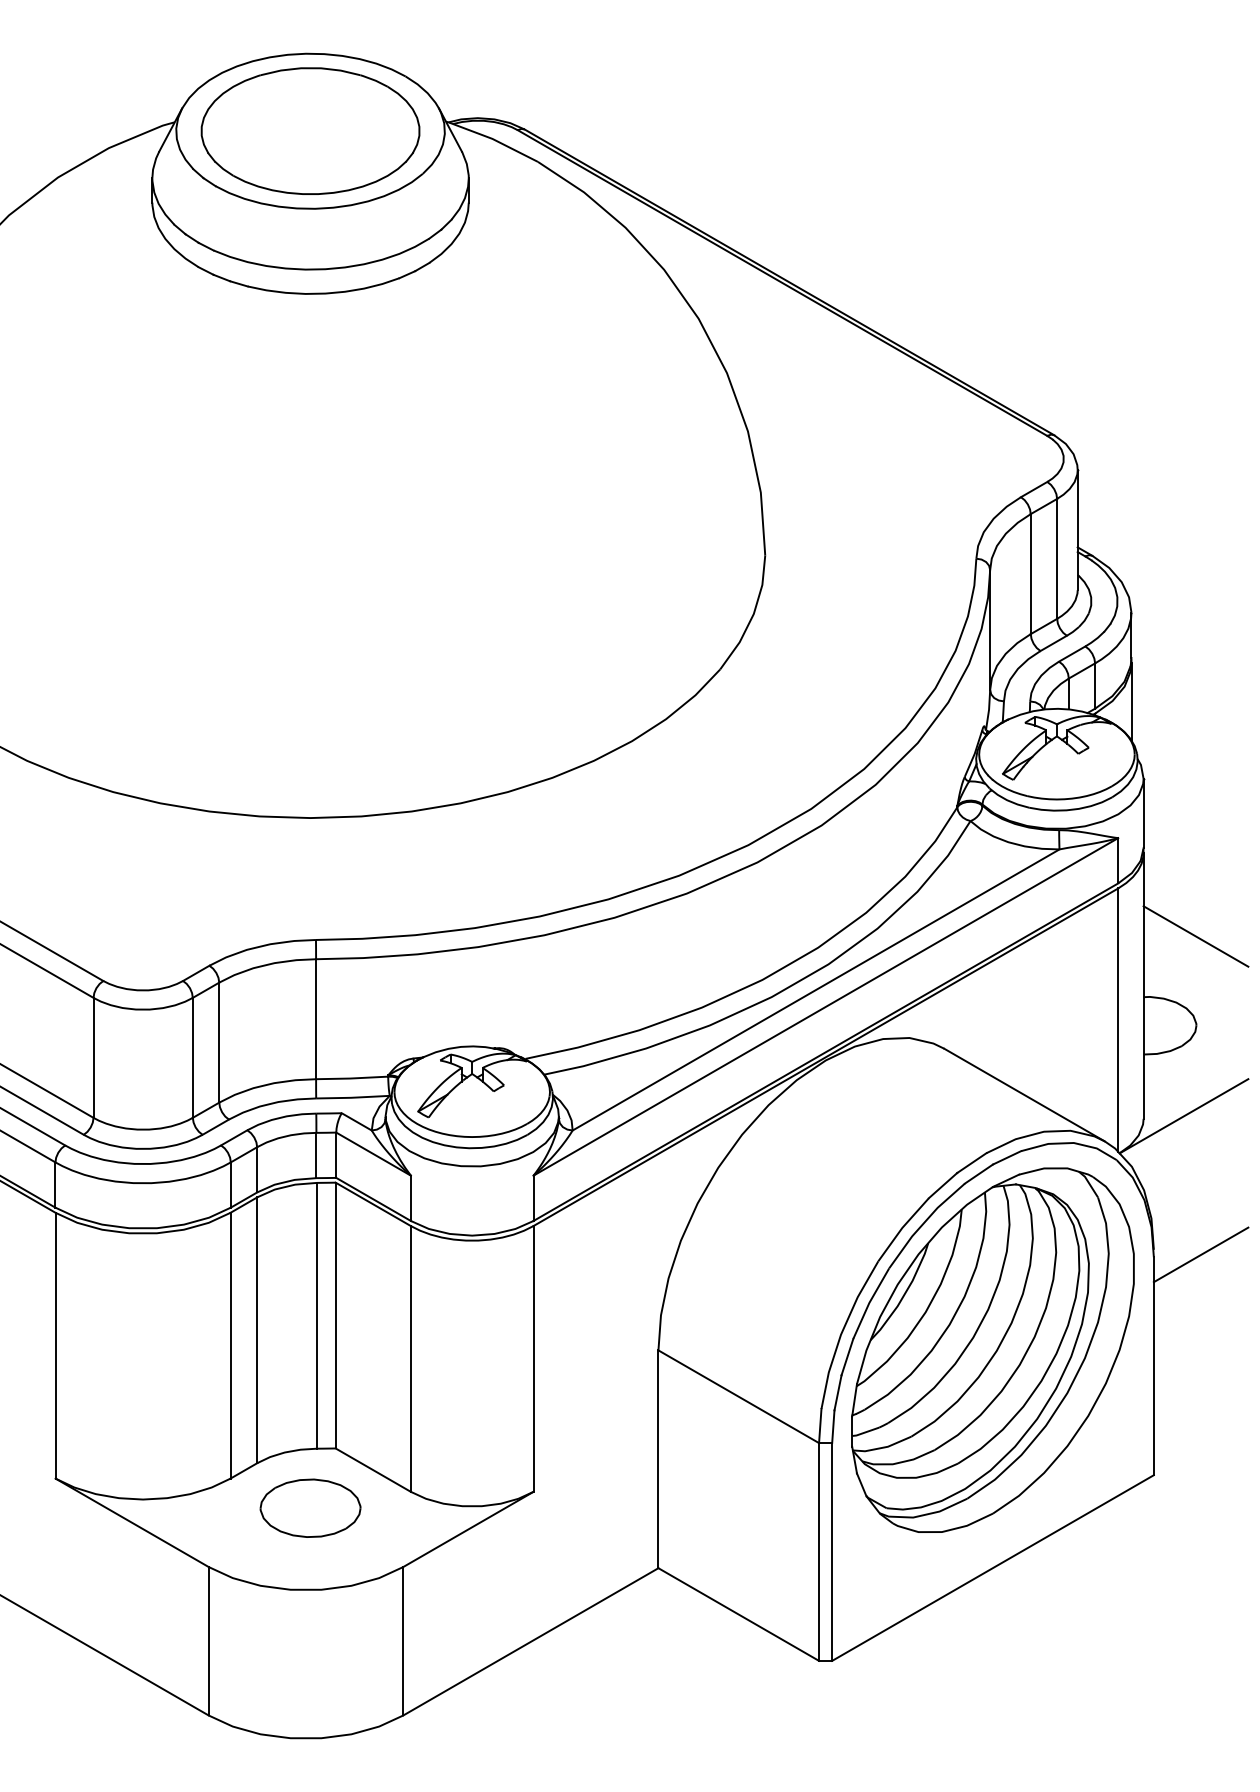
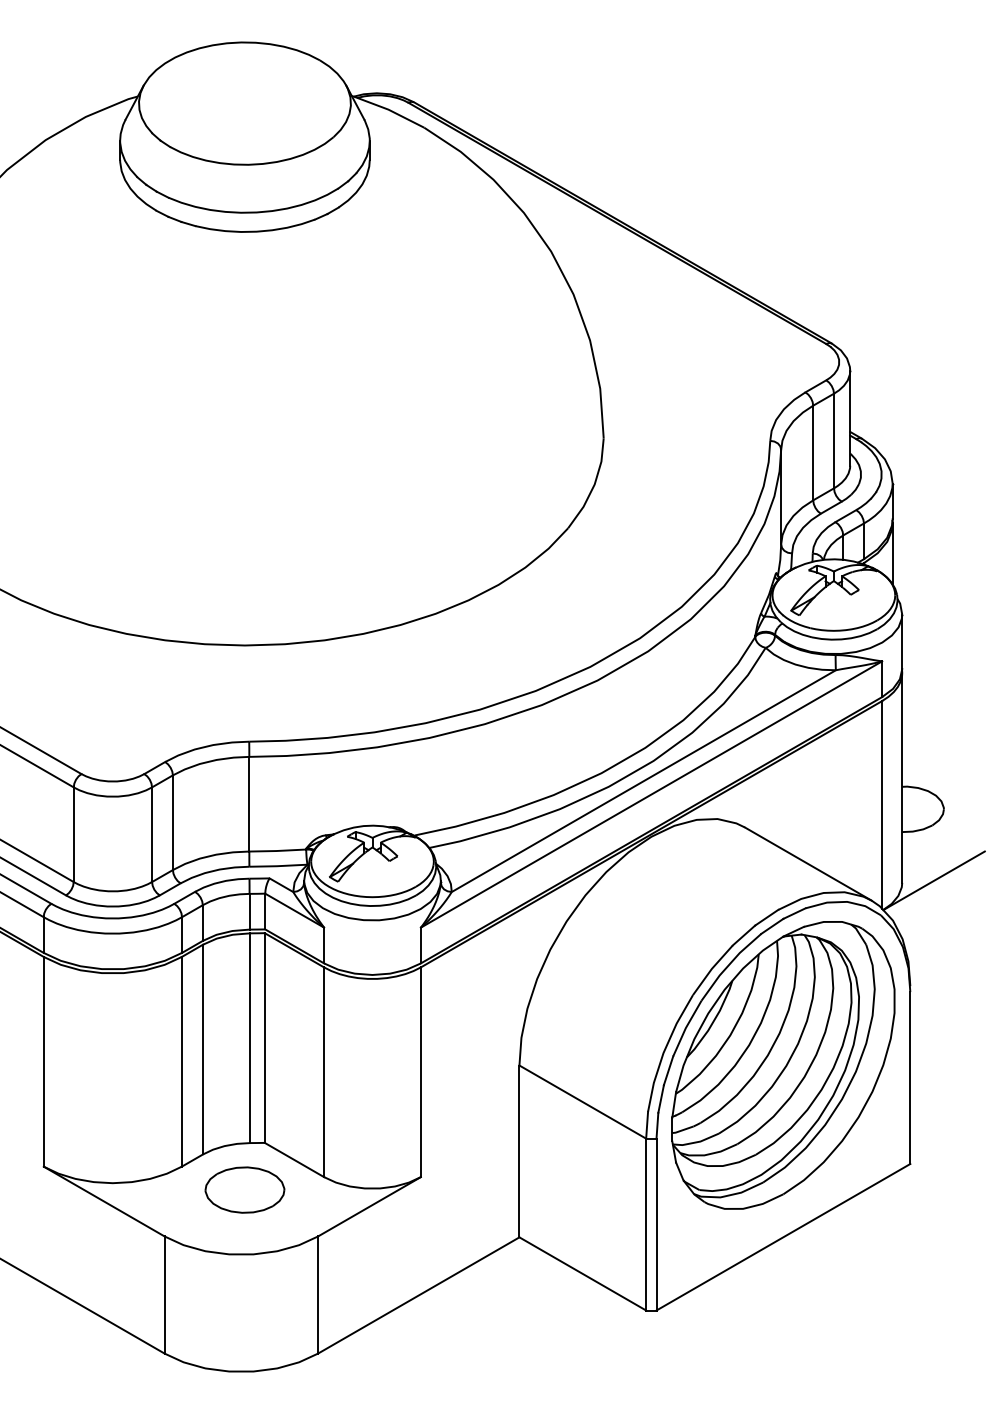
part: (310, 130) -> (244, 103), removed
line: (1195, 936) -> (943, 738), removed
line: (1200, 1254) -> (947, 989), removed

